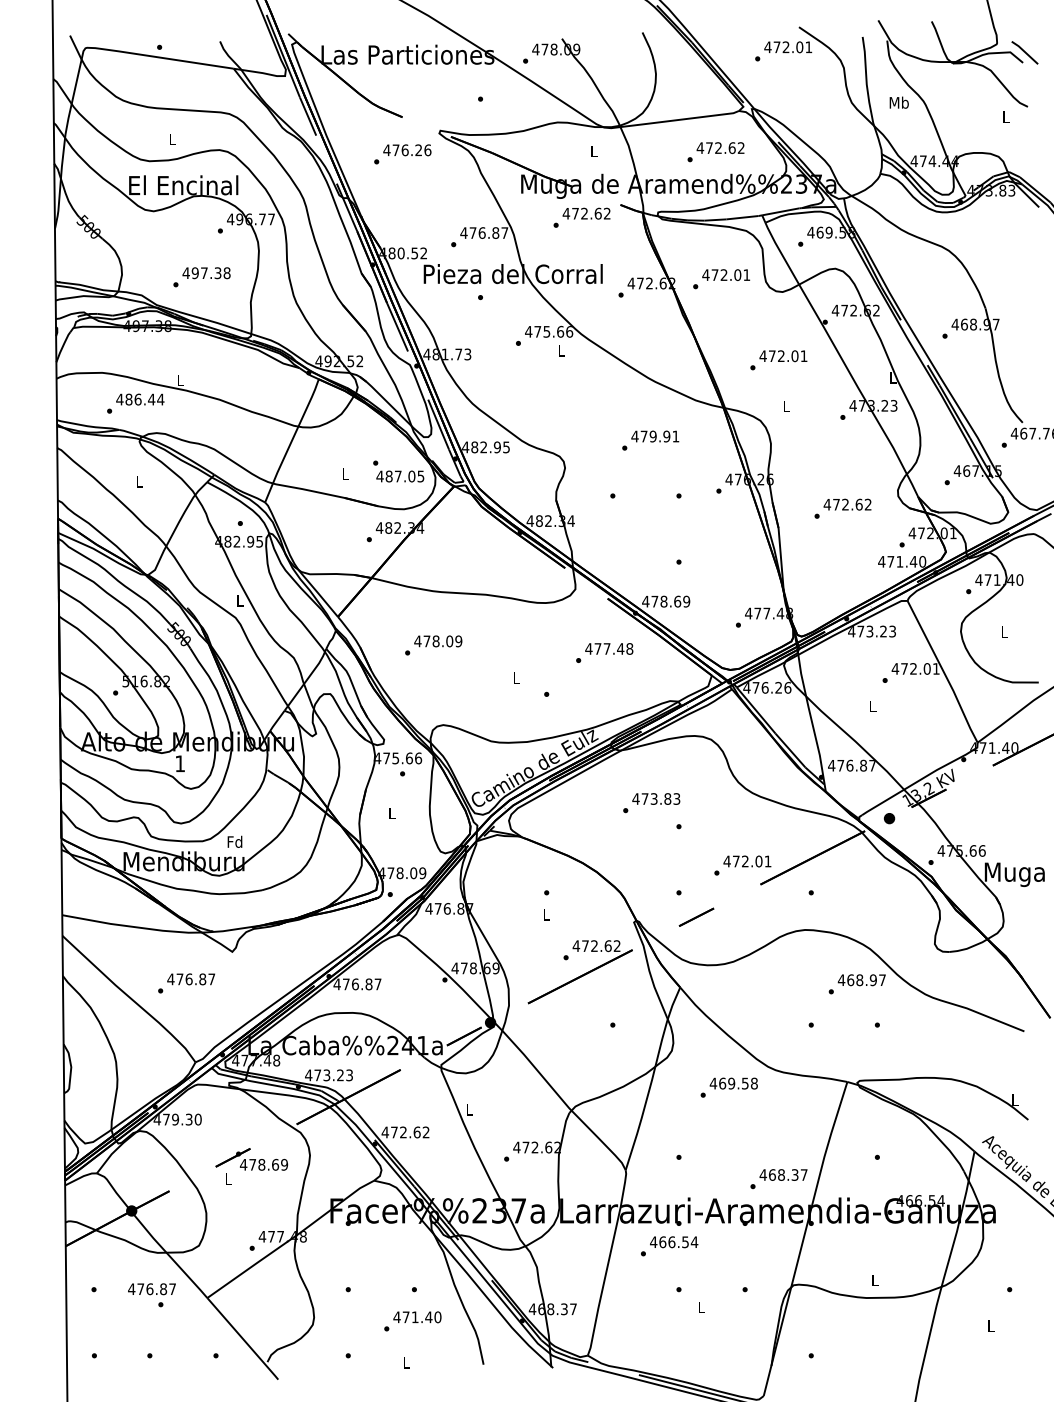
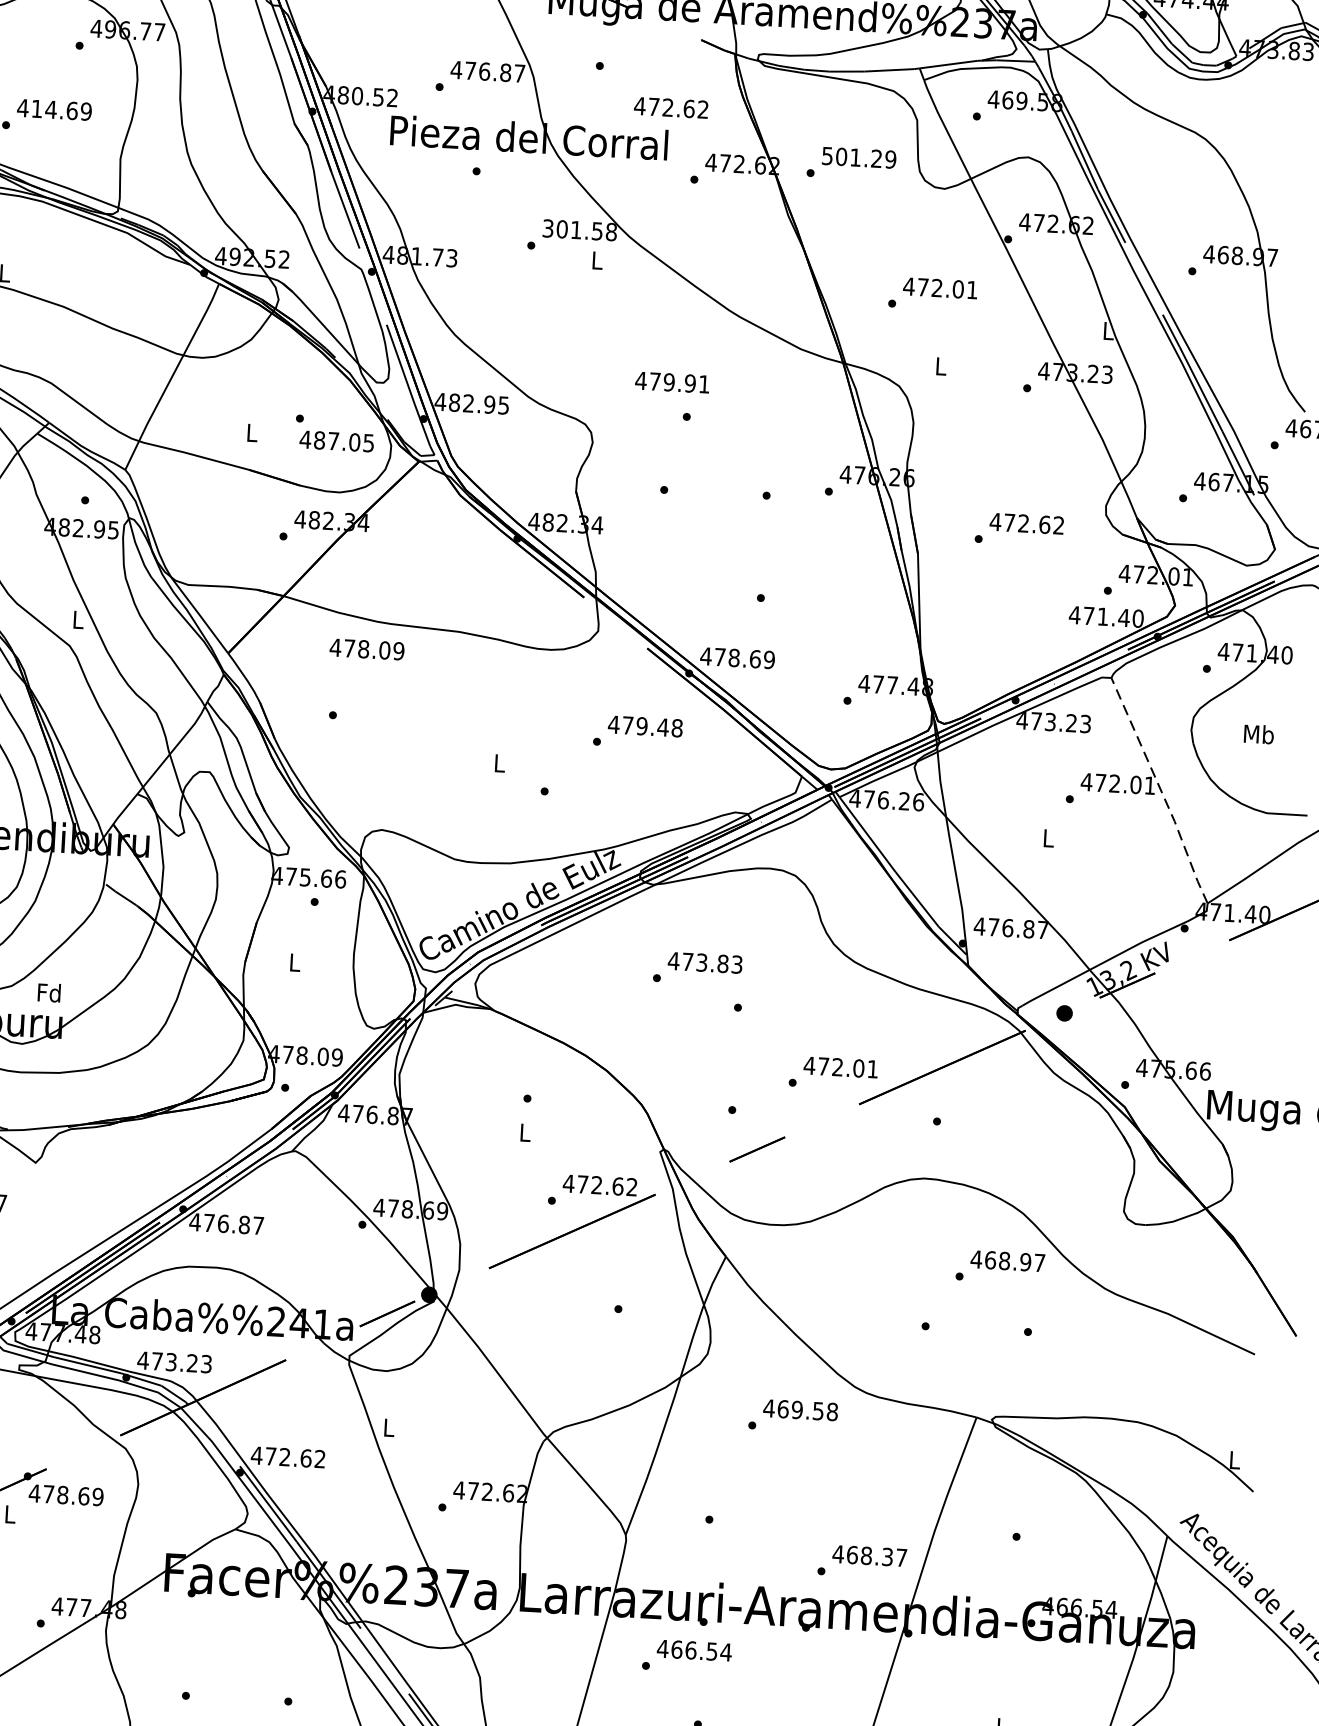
text: (586, 213) -> (671, 107), moved
text: (210, 273) -> (60, 110), 497.38 -> 414.69
text: (726, 275) -> (859, 158), 472.01 -> 501.29
text: (549, 331) -> (580, 229), 475.66 -> 301.58
text: (655, 436) -> (672, 382), moved
text: (1004, 631) -> (1258, 733), L -> Mb
text: (438, 641) -> (367, 649), moved
text: (606, 648) -> (641, 725), 477.48 -> 479.48
line: (944, 672) -> (1162, 791), solid -> dashed

